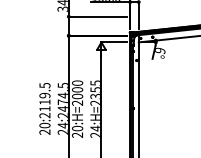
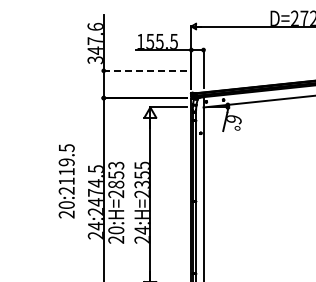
line: (98, 16) -> (145, 70), solid -> dashed
text: (77, 89) -> (116, 174), 20:H=2000 -> 20:H=2853
text: (44, 109) -> (66, 181), moved

